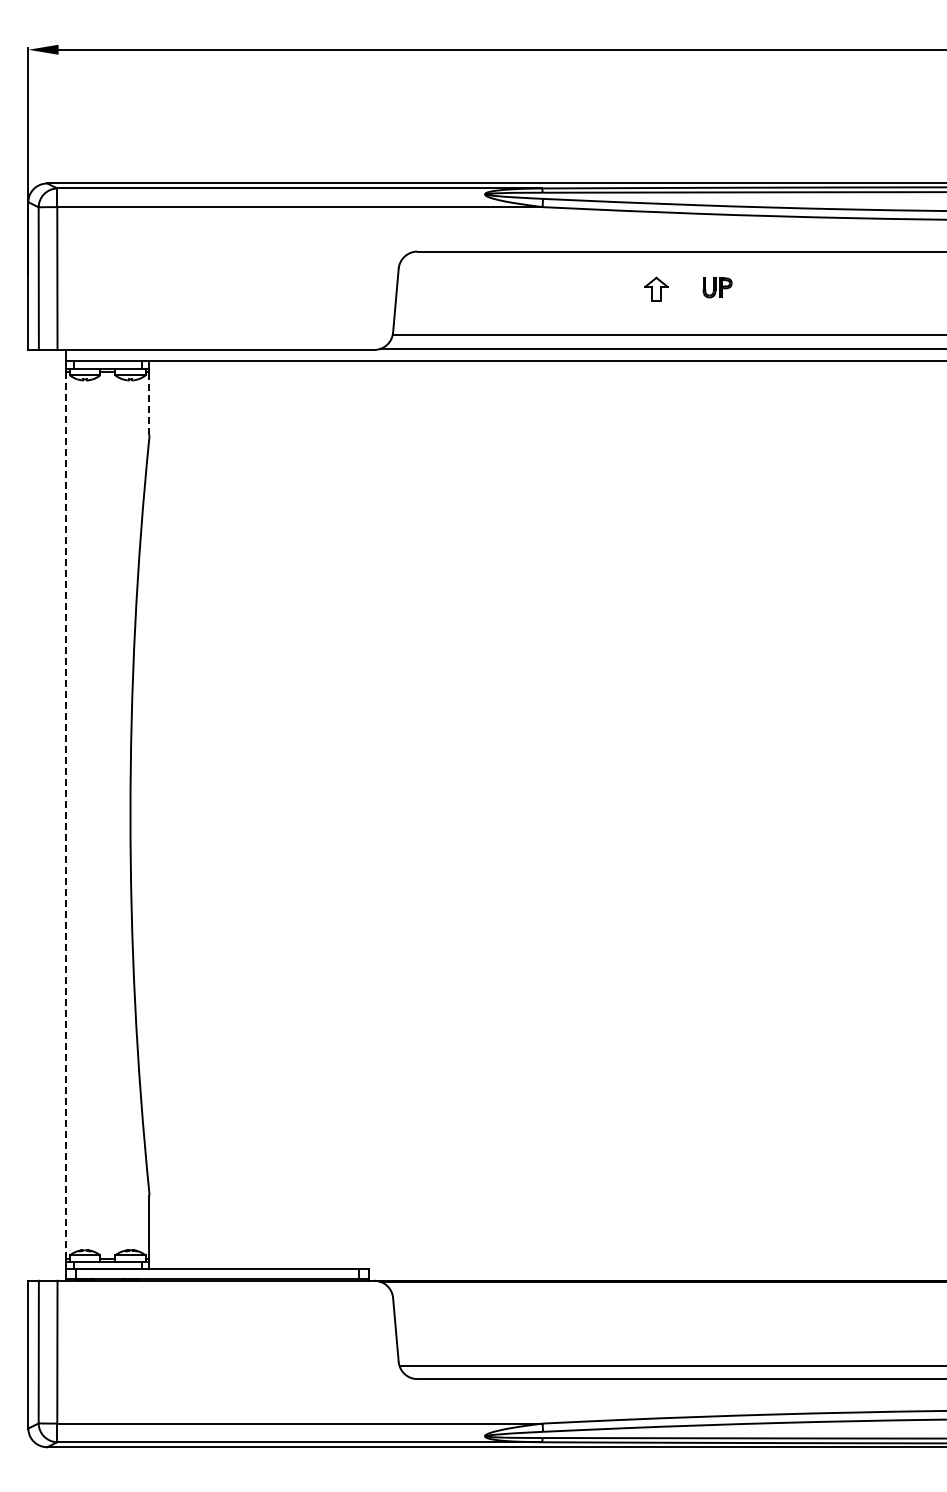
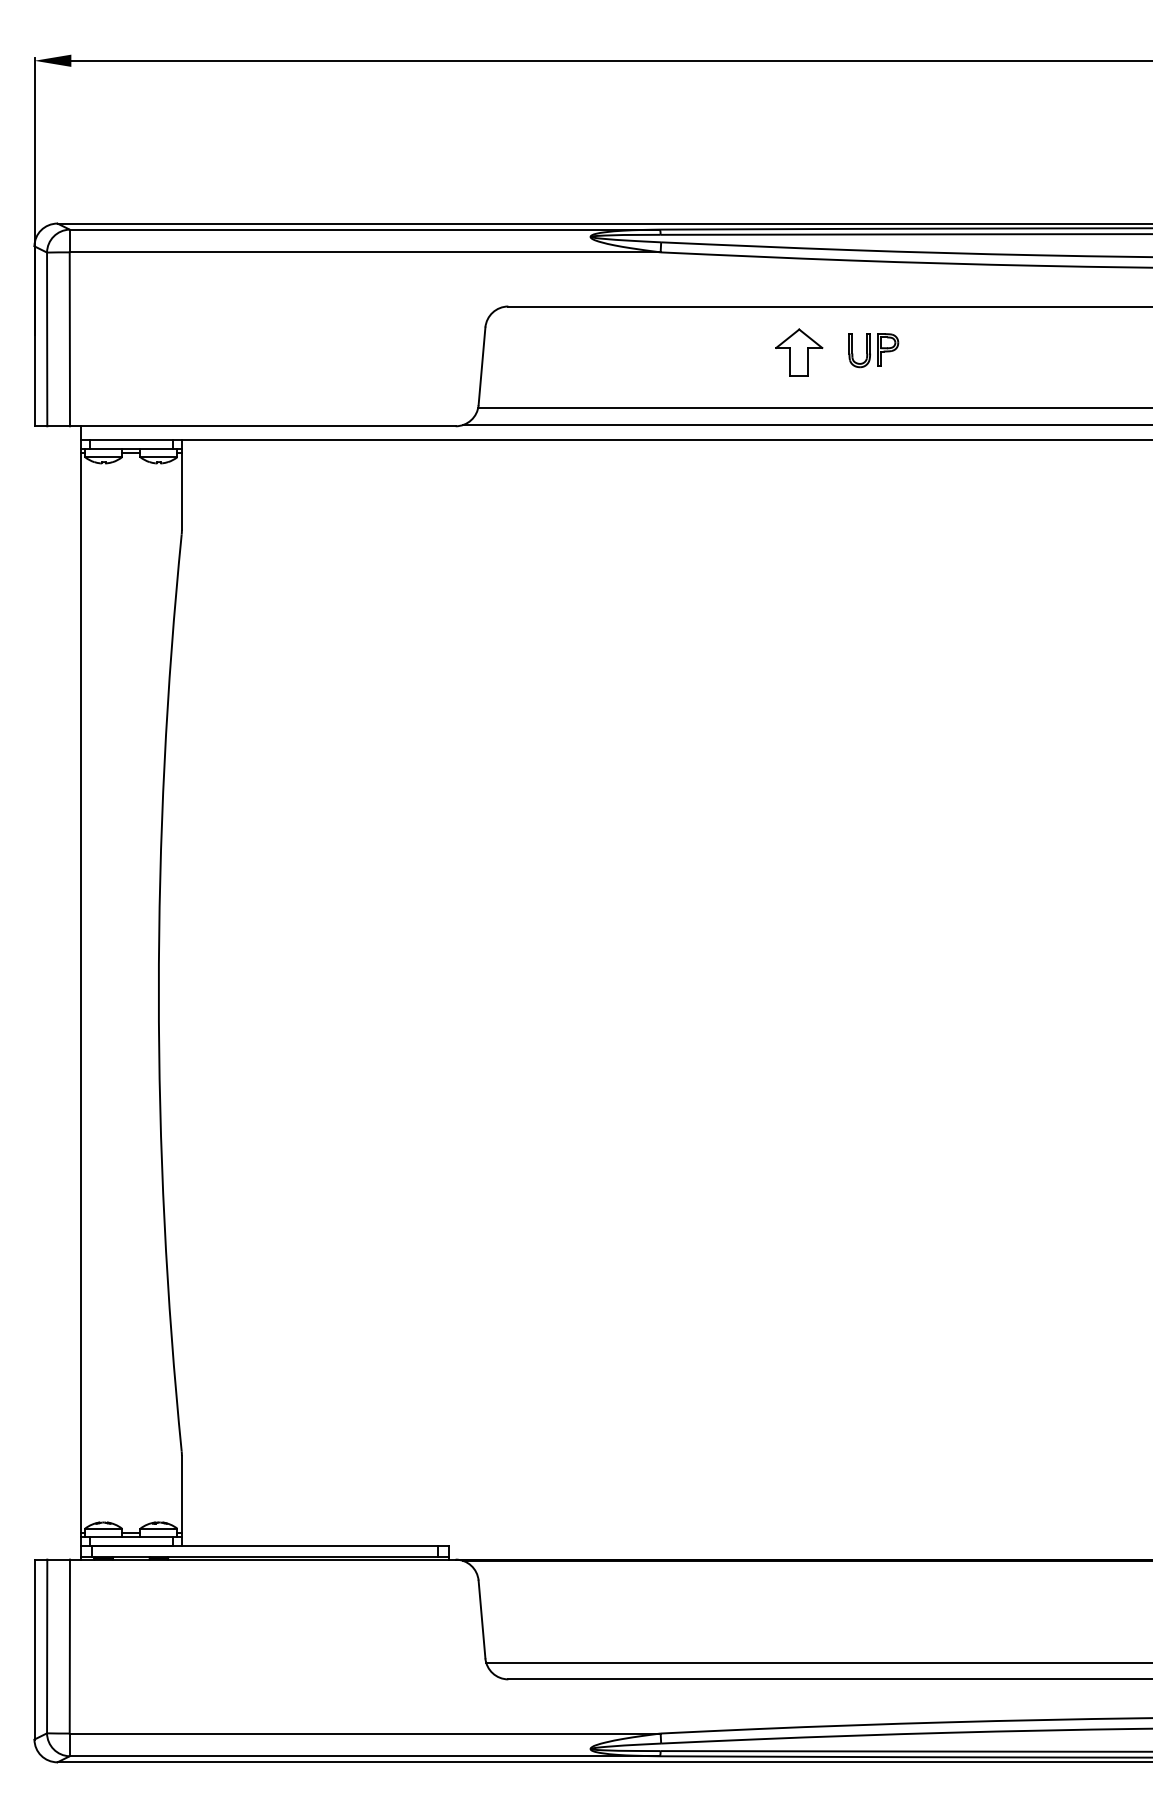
part: (717, 287) -> (873, 350), size x1.43
part: (656, 288) -> (799, 351), size x1.67
line: (149, 403) -> (181, 491), dashed -> solid
line: (66, 815) -> (80, 993), dashed -> solid

